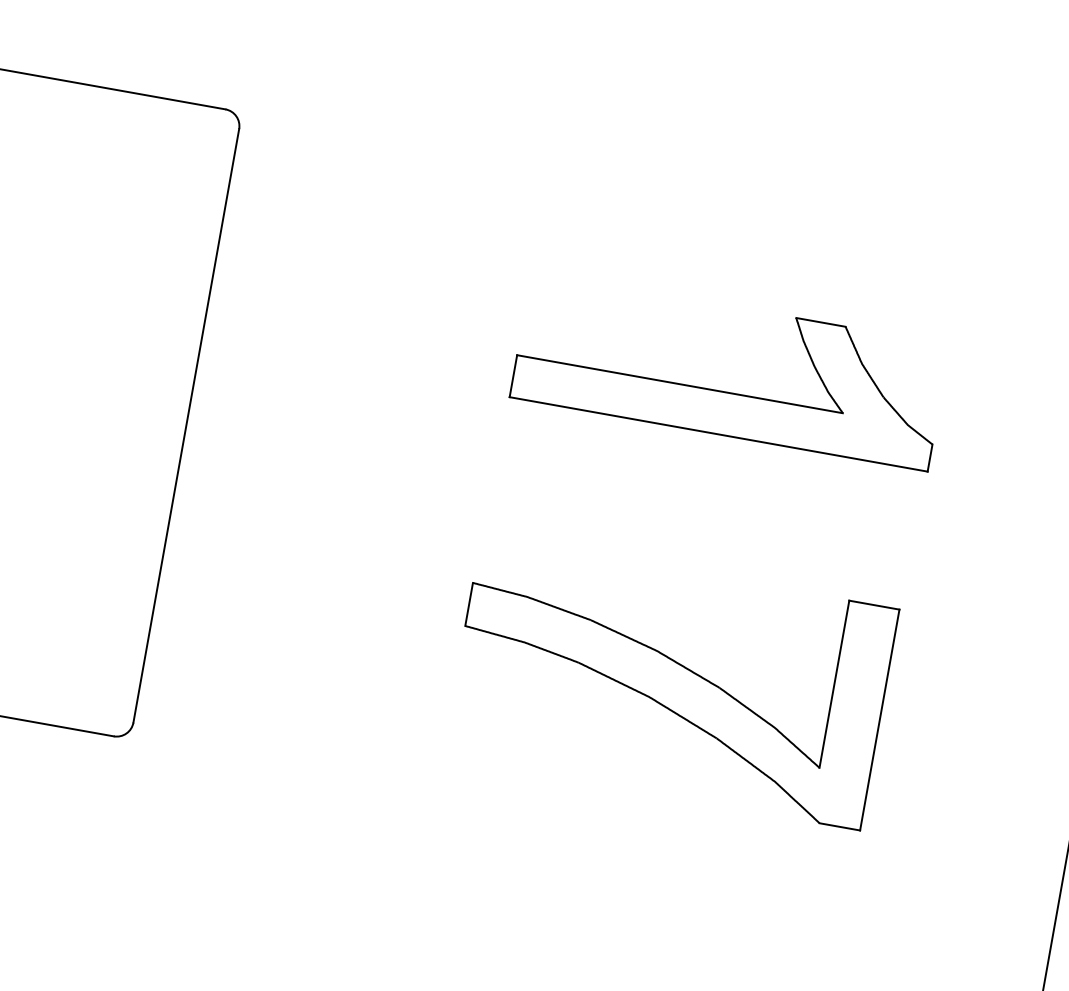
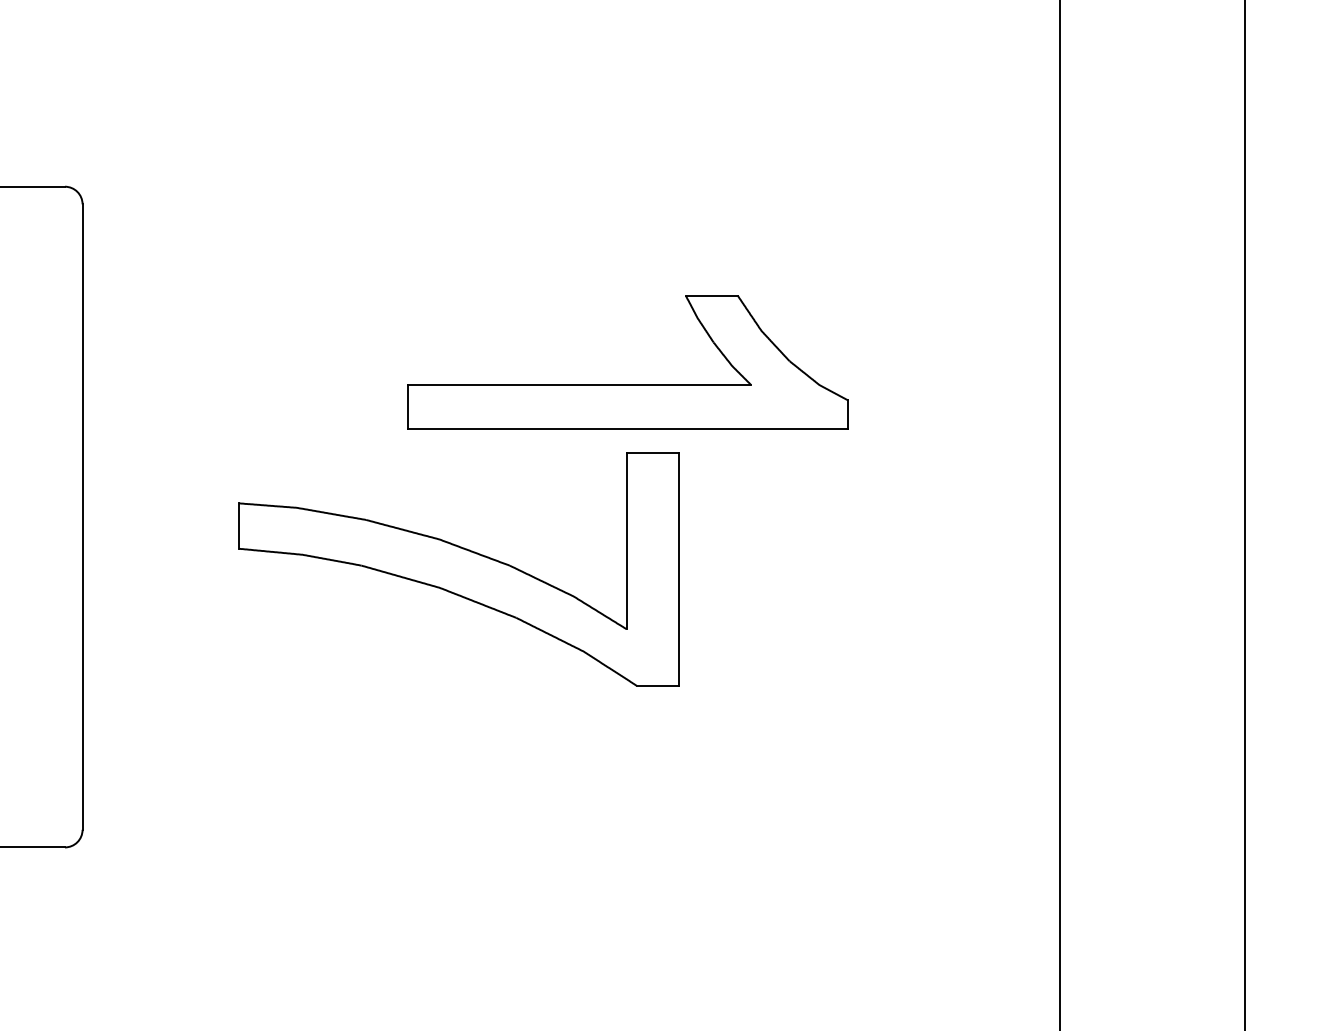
part: (670, 682) -> (458, 569), moved

